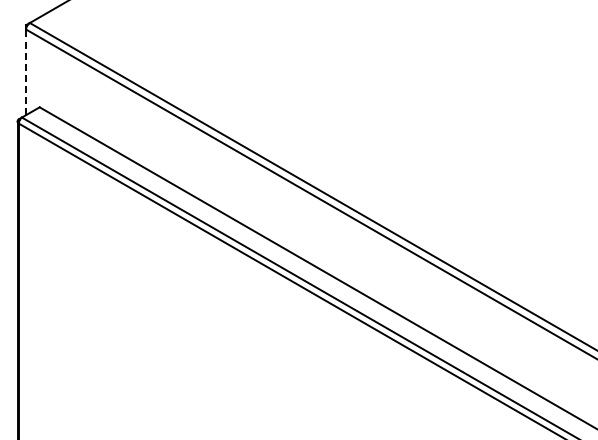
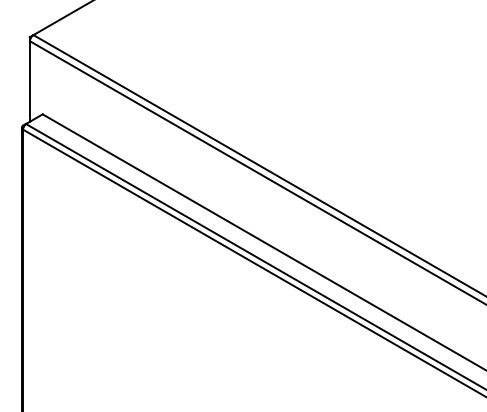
line: (26, 72) -> (30, 81), dashed -> solid

